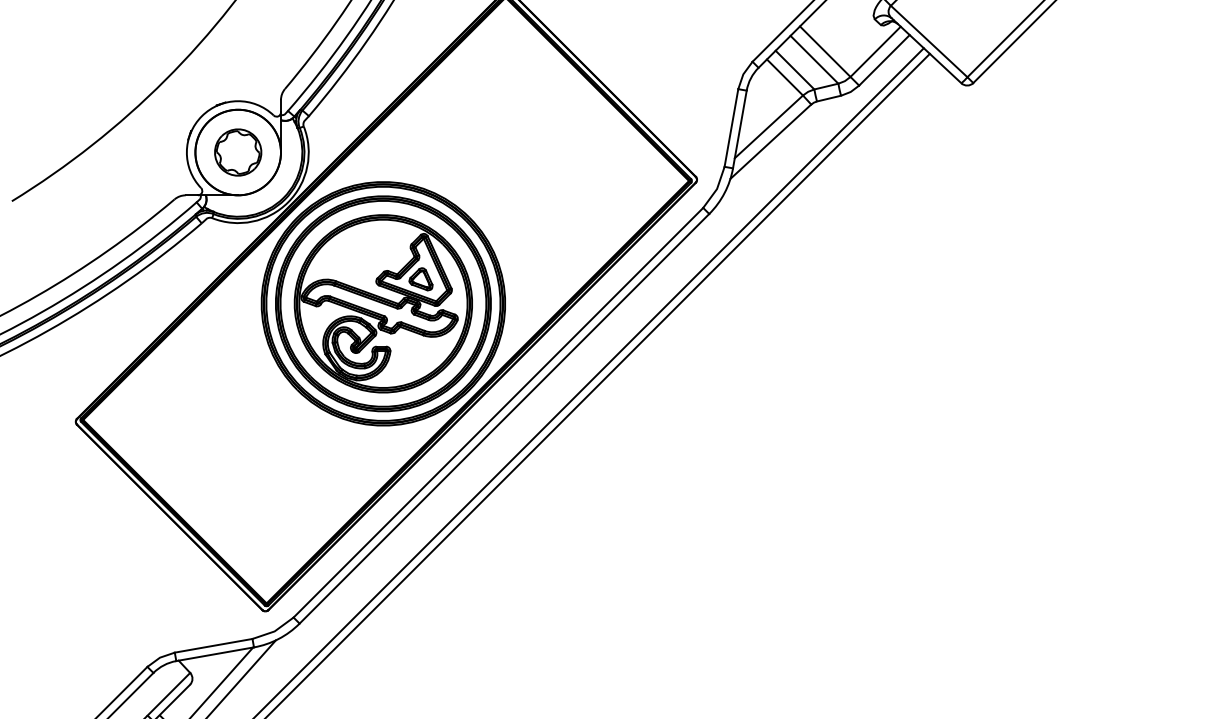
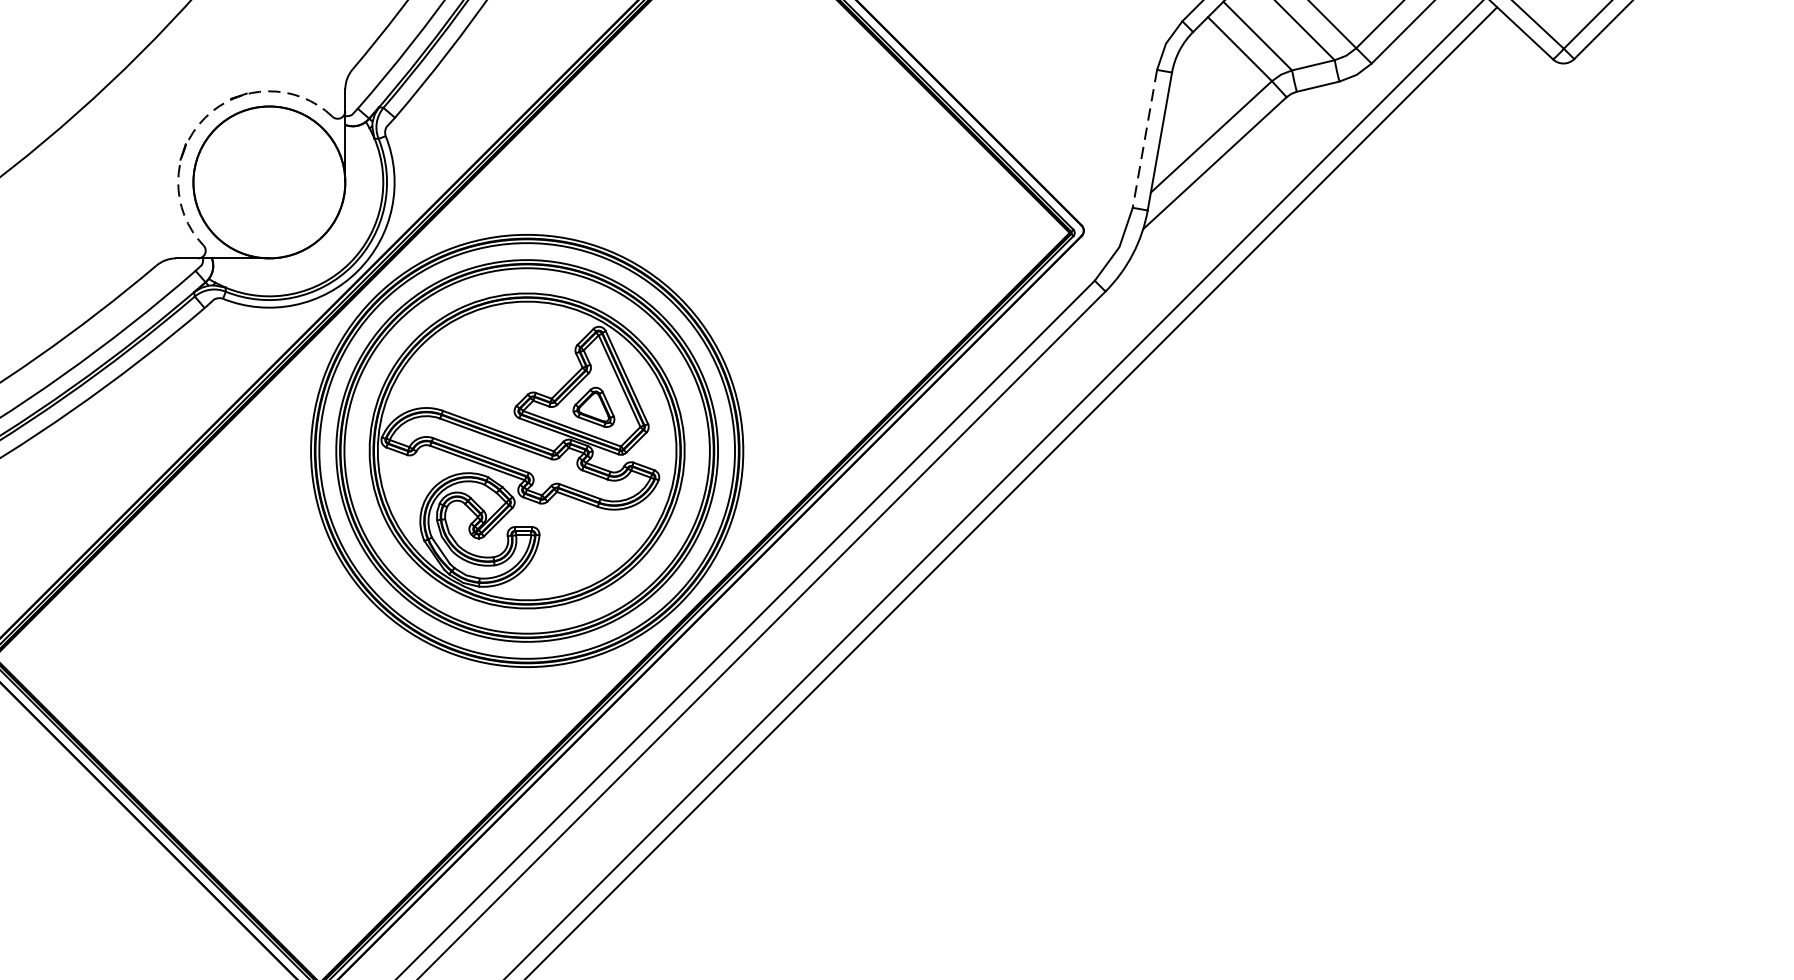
arc: (201, 116) -> (204, 118), solid -> dashed
line: (731, 128) -> (1145, 139), solid -> dashed
part: (238, 152) -> (269, 182), removed

